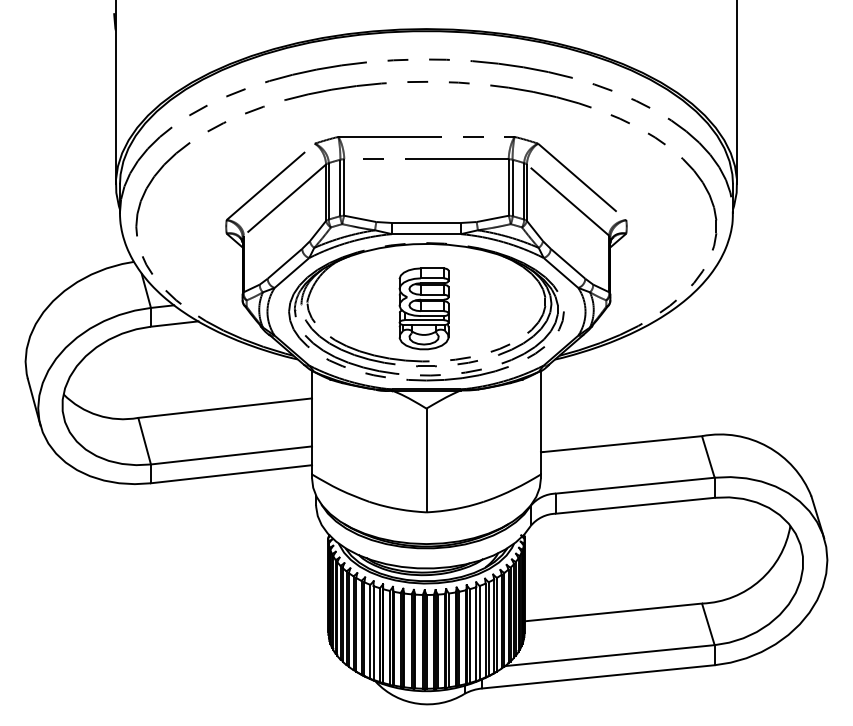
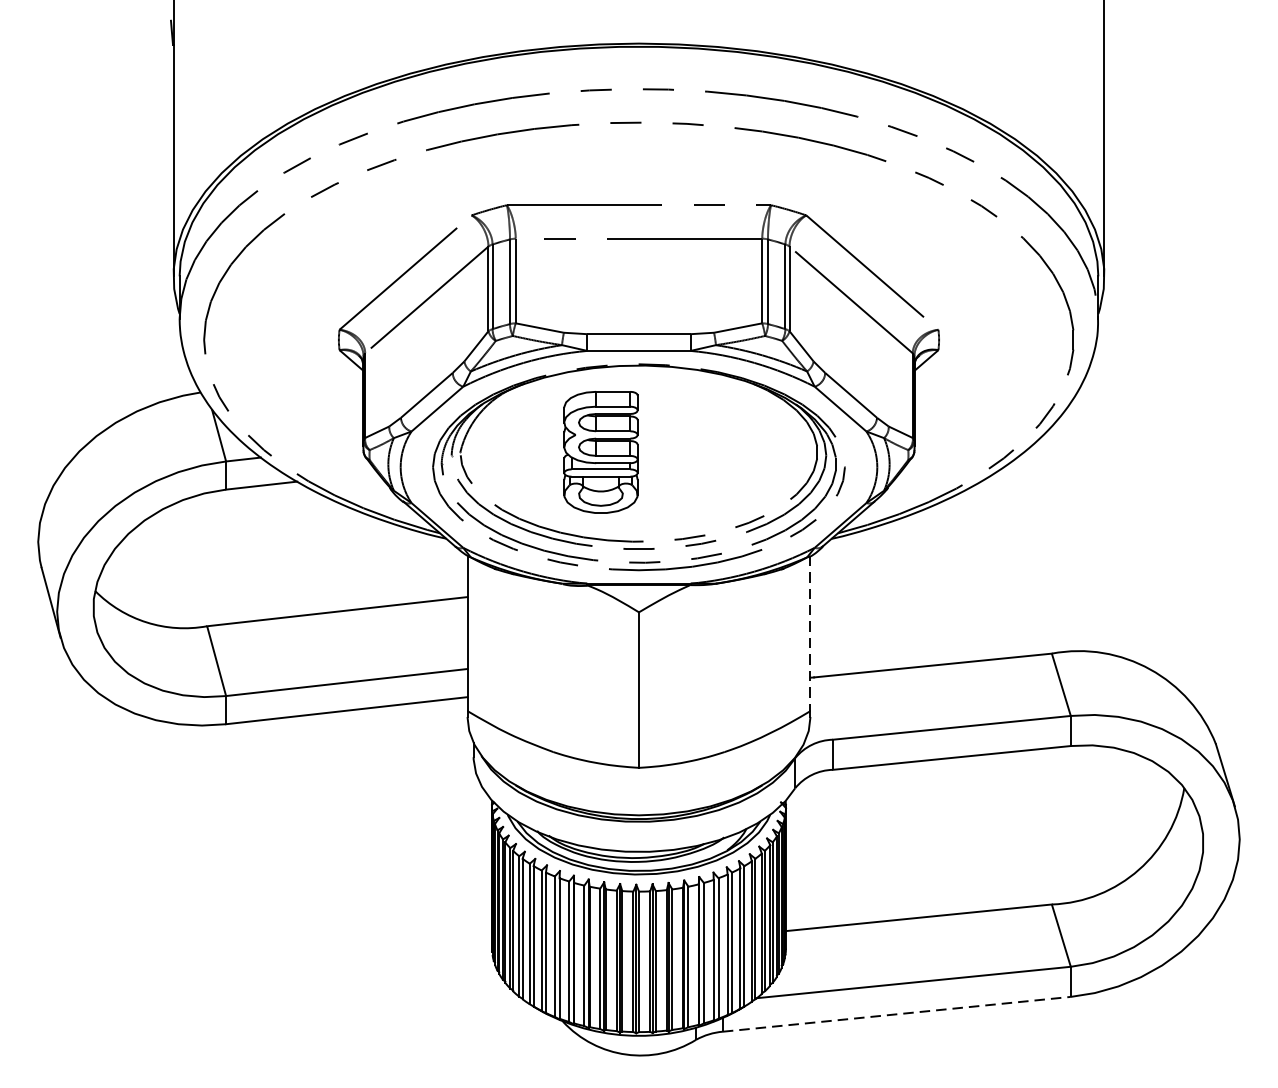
part: (423, 308) -> (600, 451), moved
line: (540, 422) -> (809, 633), solid -> dashed
line: (598, 676) -> (896, 1013), solid -> dashed

